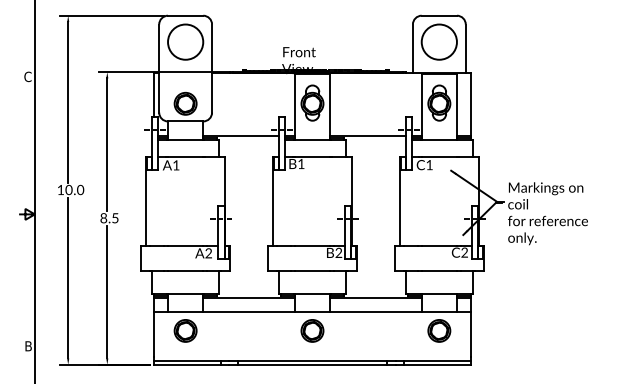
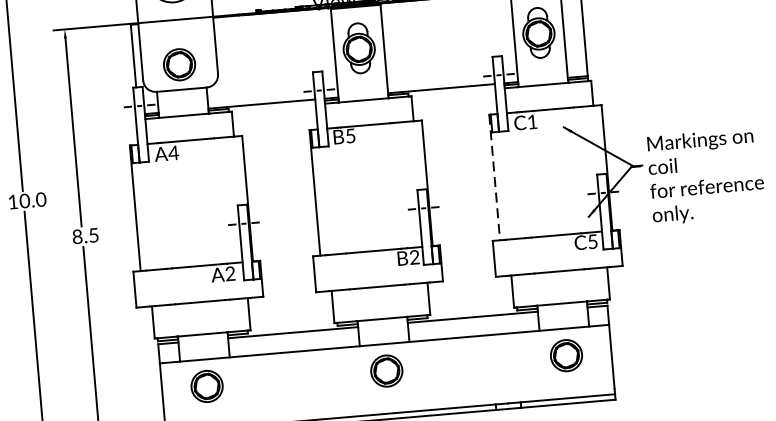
text: (301, 163) -> (350, 135), B1 -> B5
text: (175, 165) -> (172, 153), A1 -> A4
line: (399, 202) -> (494, 178), solid -> dashed
text: (464, 252) -> (592, 241), C2 -> C5

